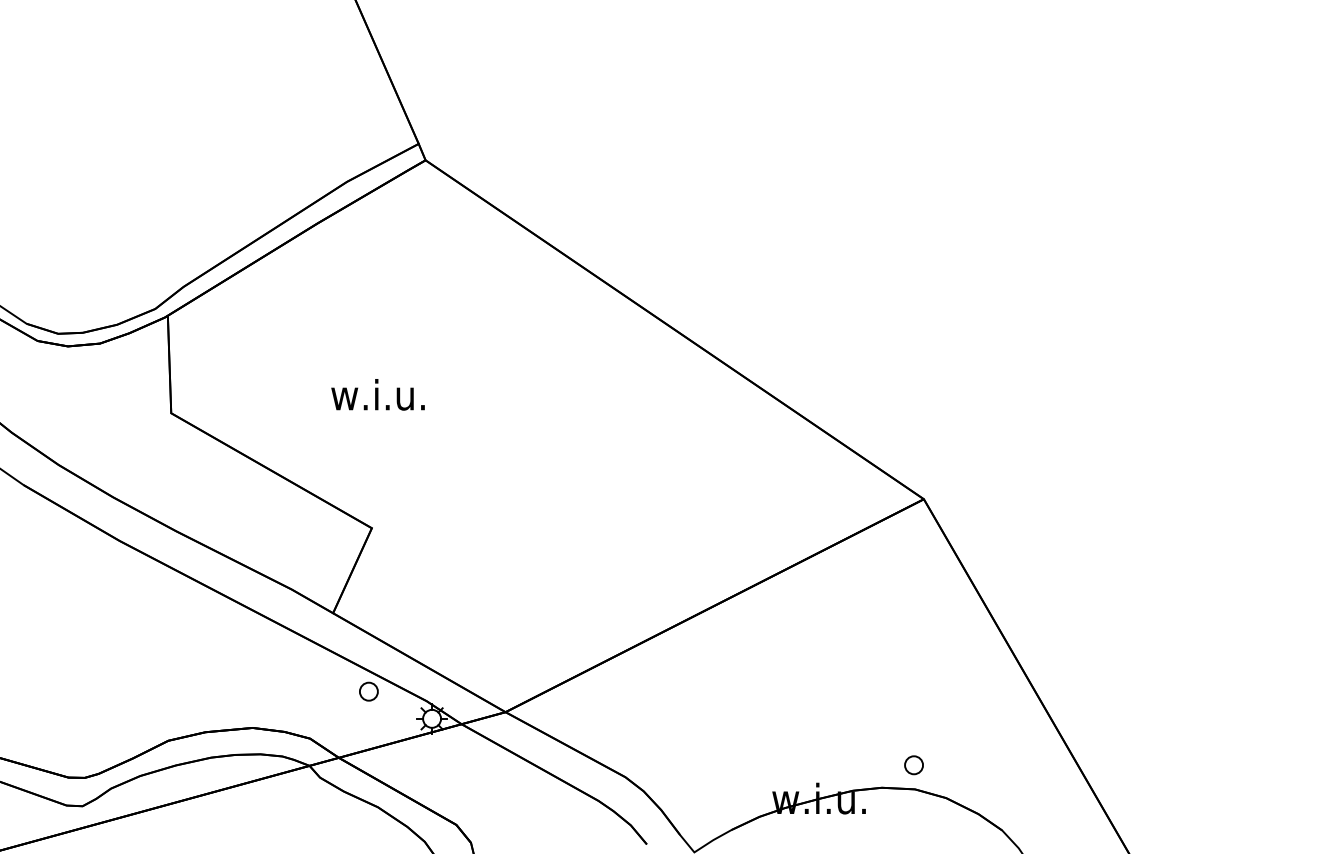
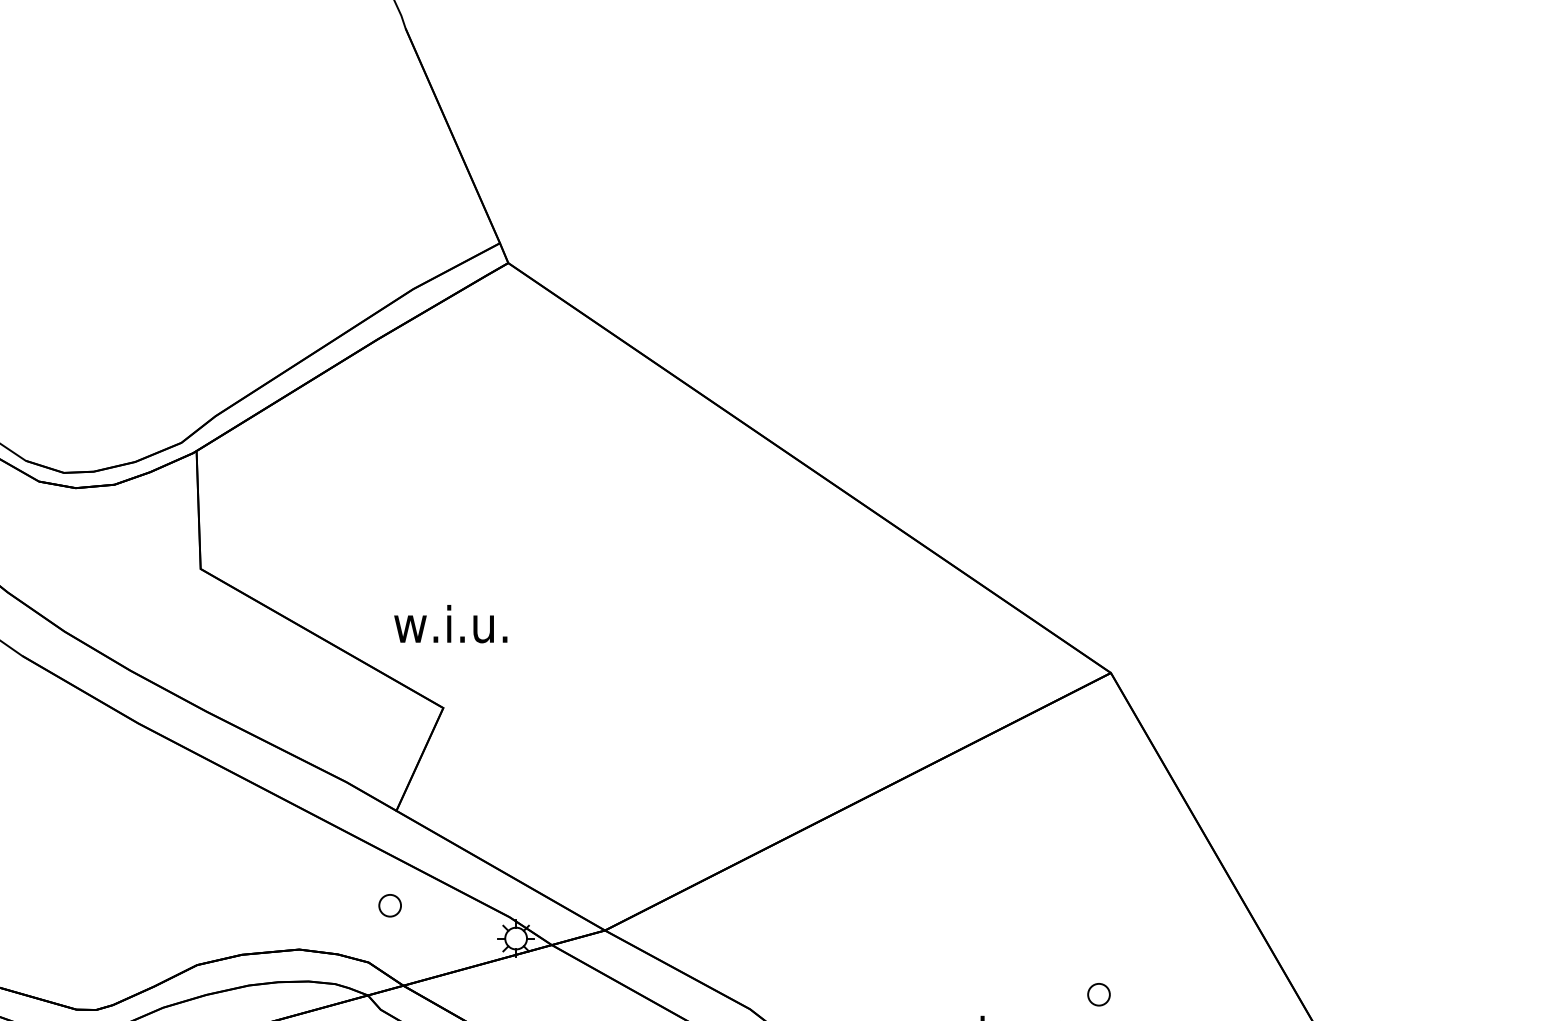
text: (377, 394) -> (450, 623), moved
part: (368, 691) -> (389, 905), moved

